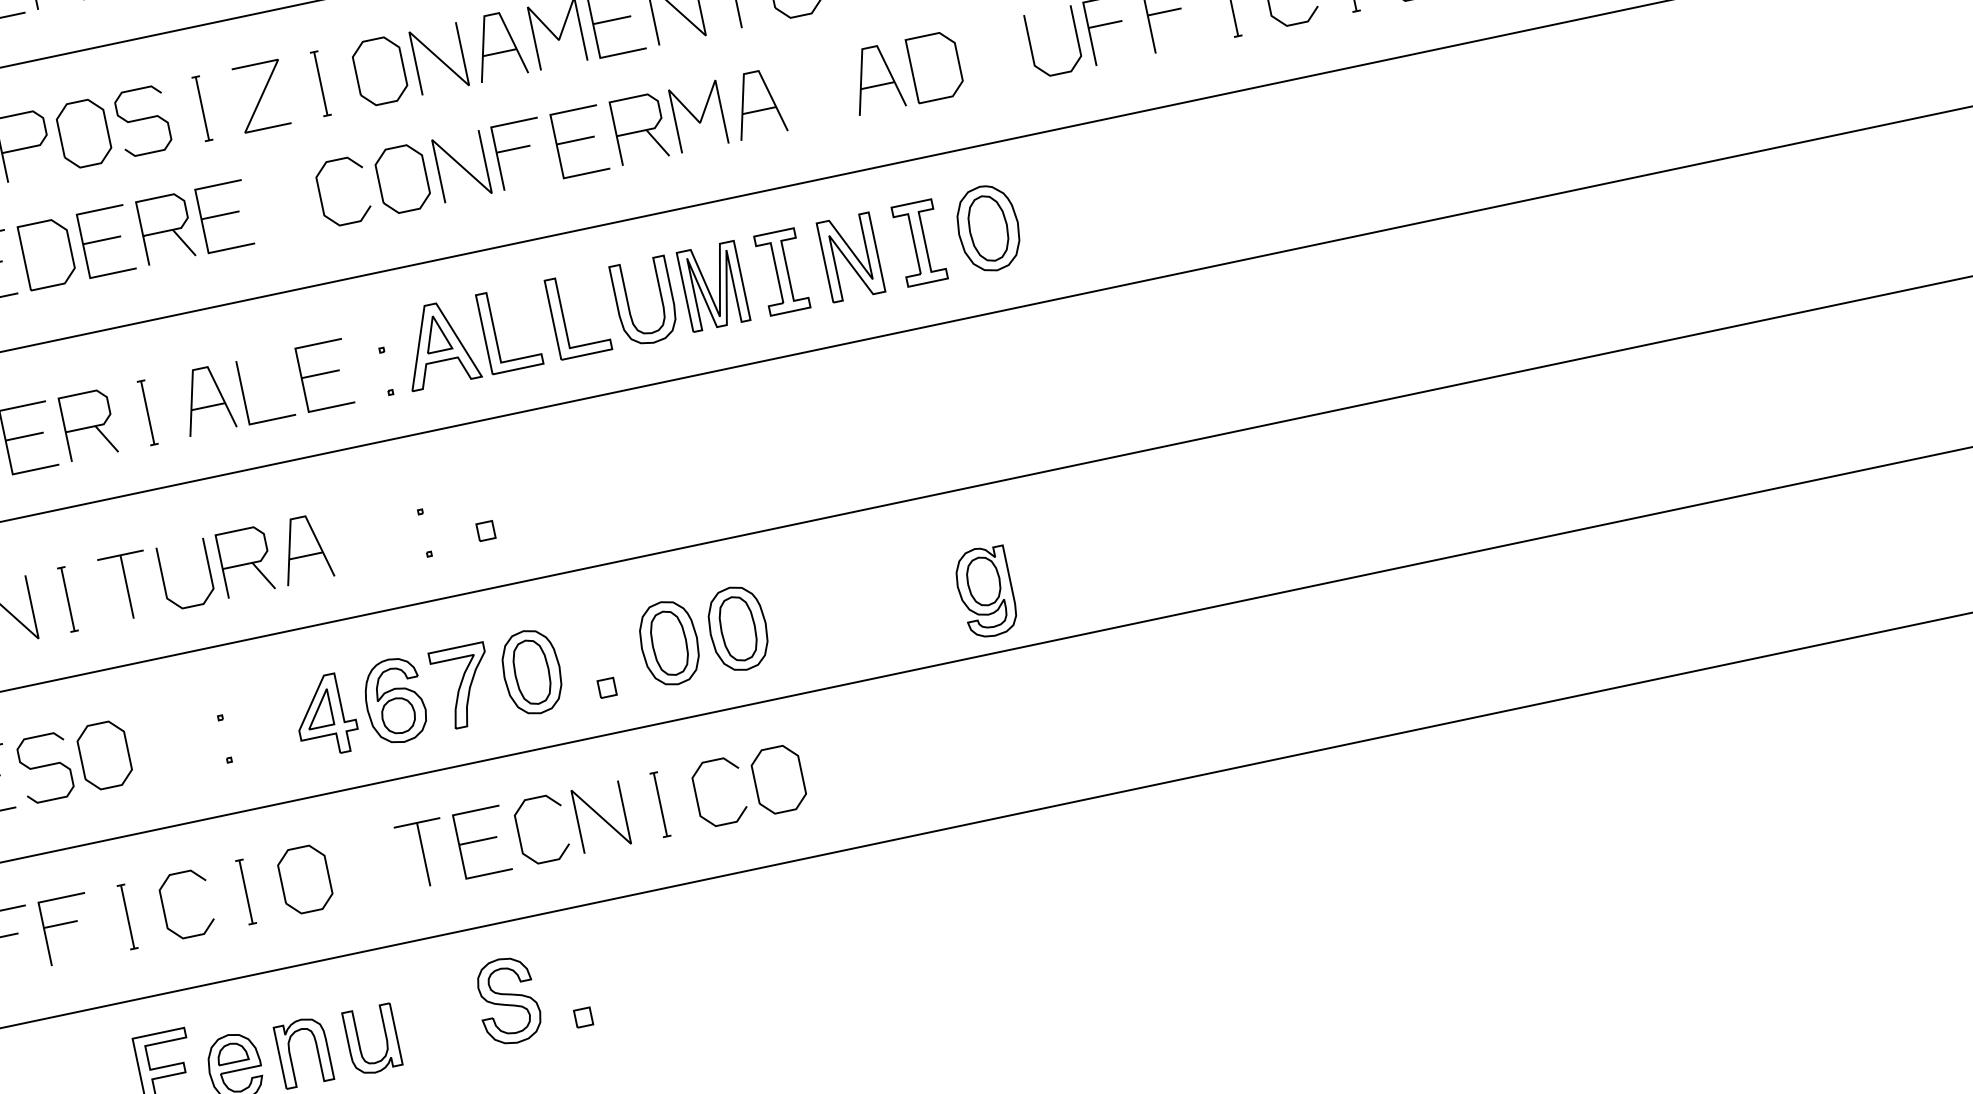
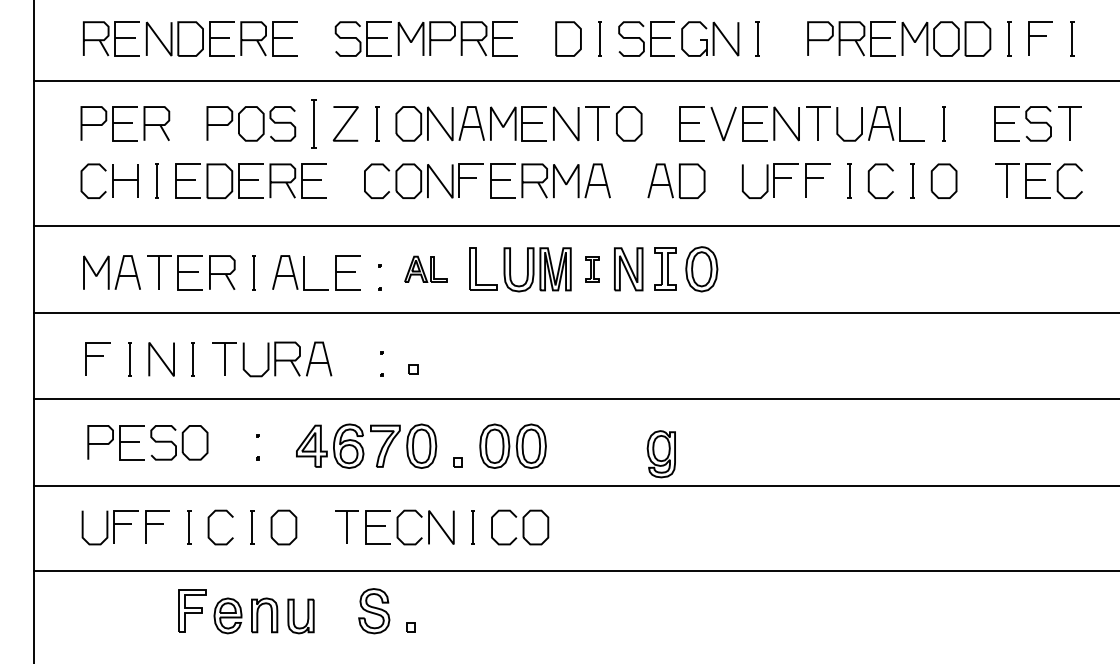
part: (202, 107) -> (314, 123), size x1.4
part: (782, 270) -> (592, 268), size x0.6
part: (469, 338) -> (425, 269), size x0.6

